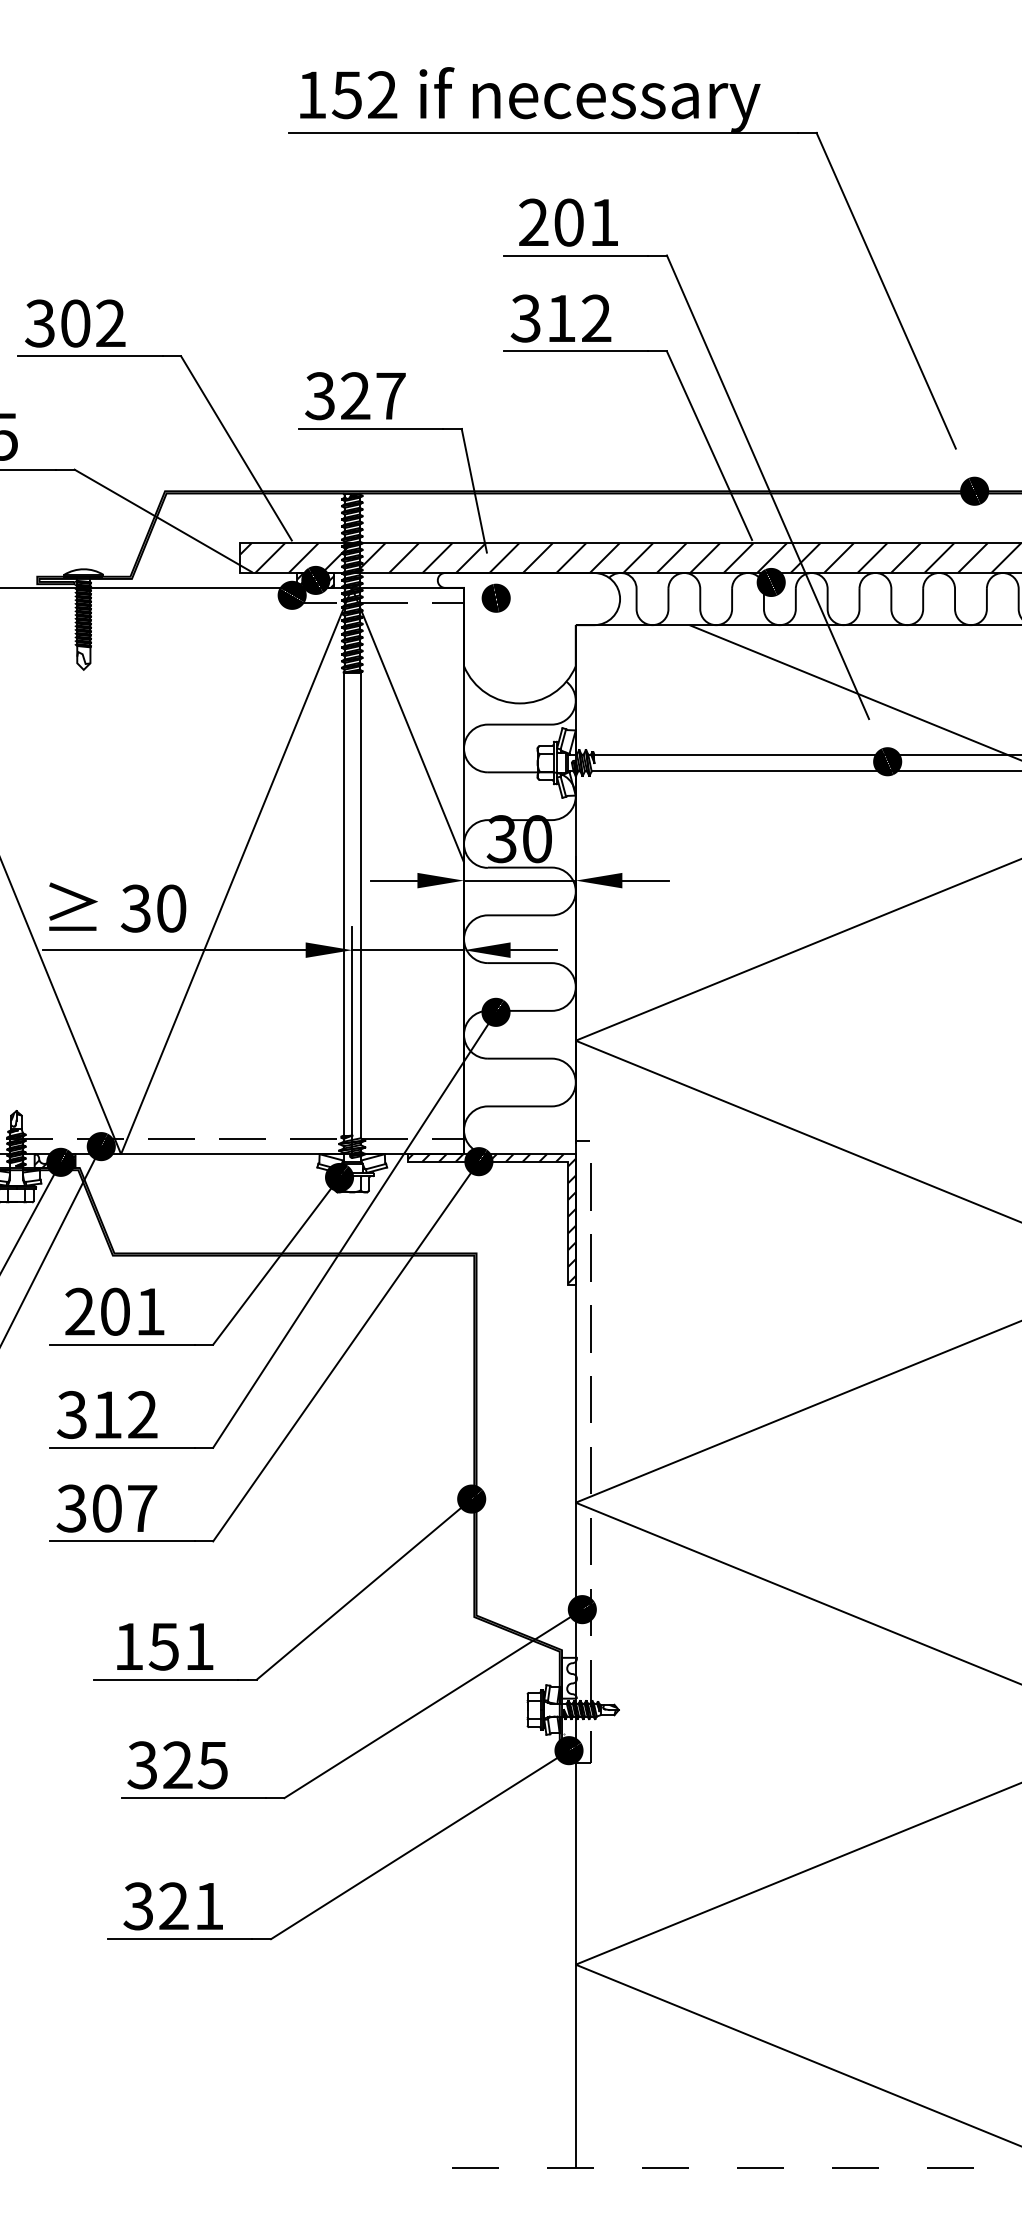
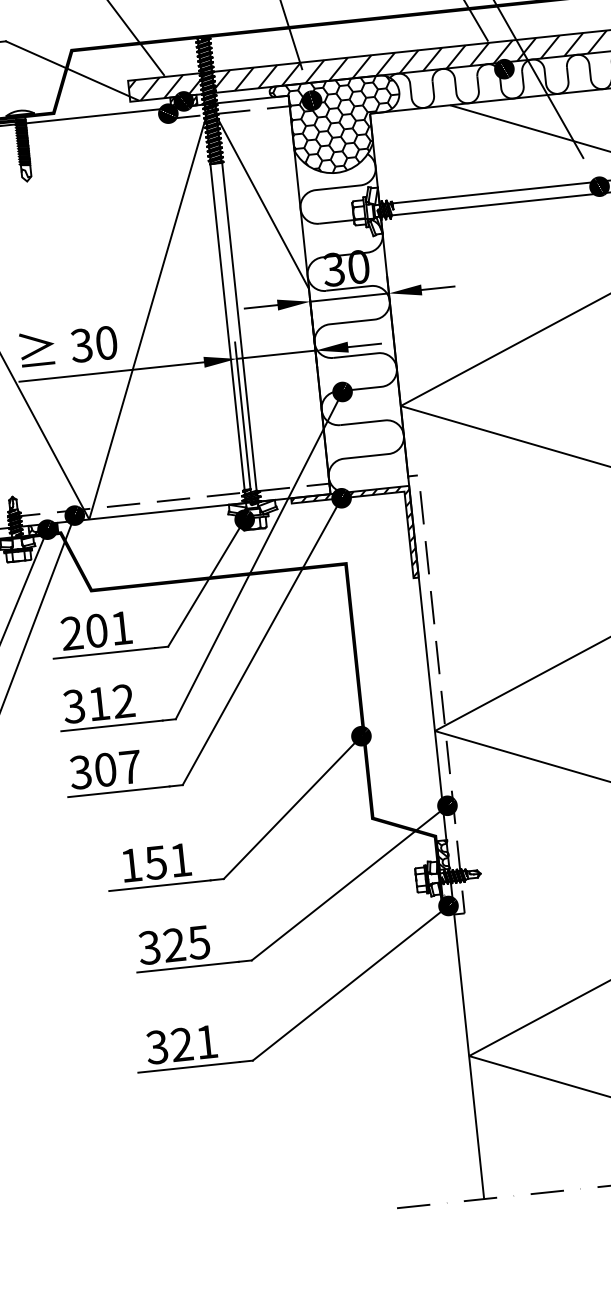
hatch: (528, 638) -> (337, 126), added
hatch: (568, 1677) -> (442, 854), added

